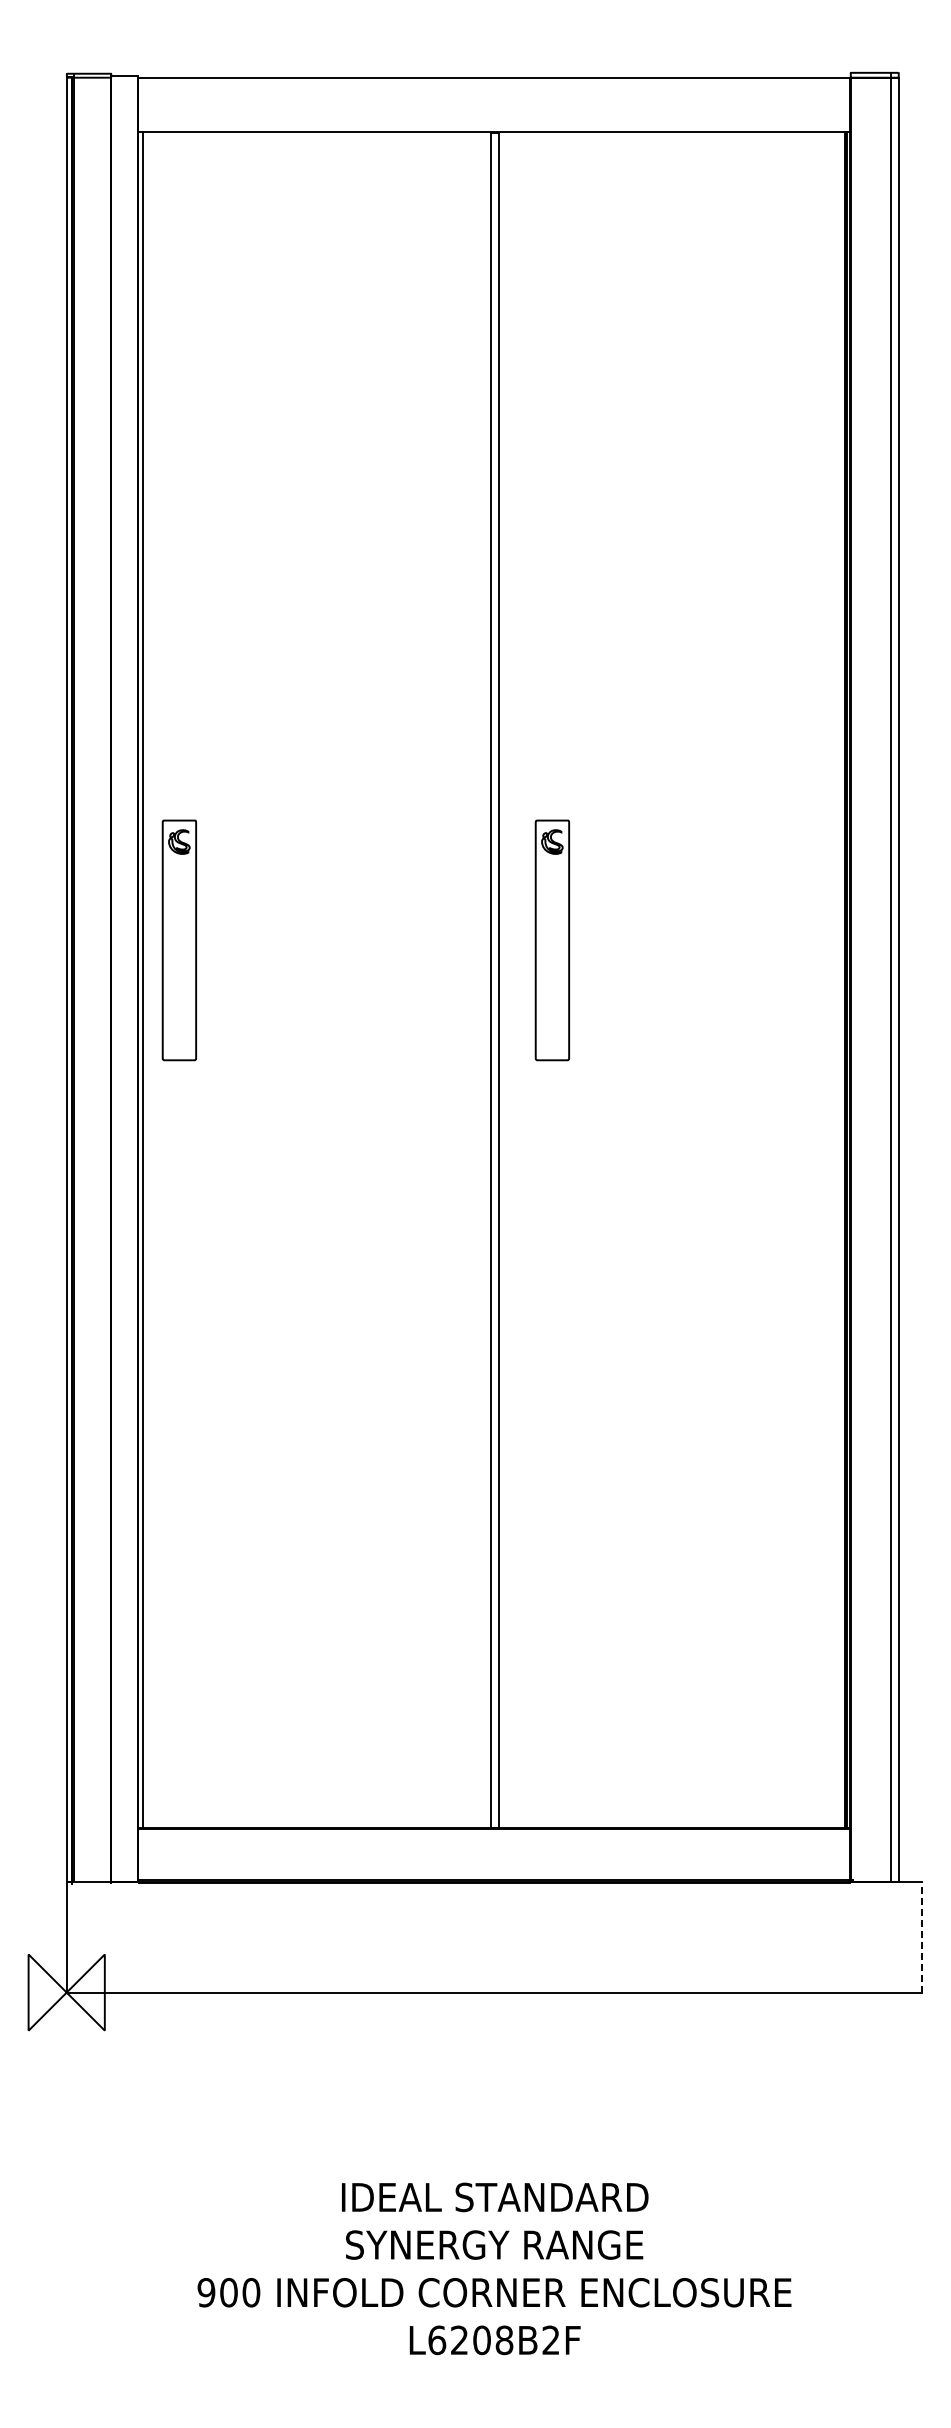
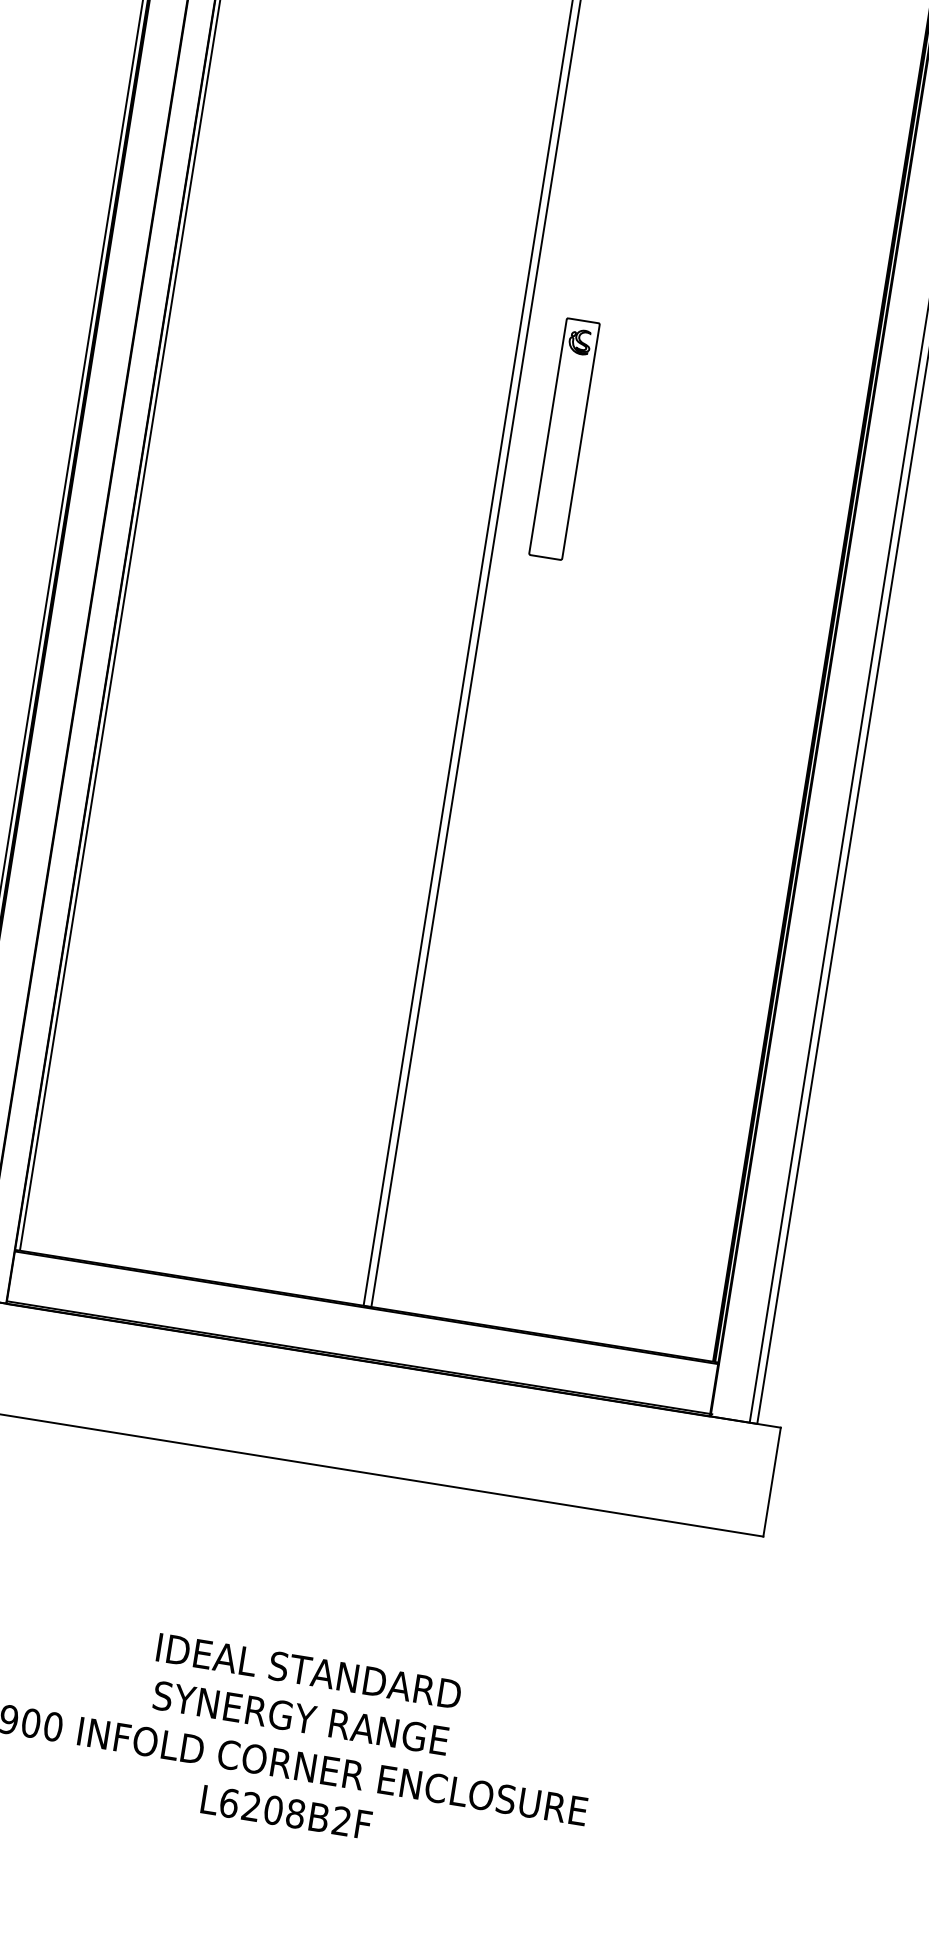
part: (178, 940) -> (195, 380), removed
line: (922, 1936) -> (772, 1481), dashed -> solid

